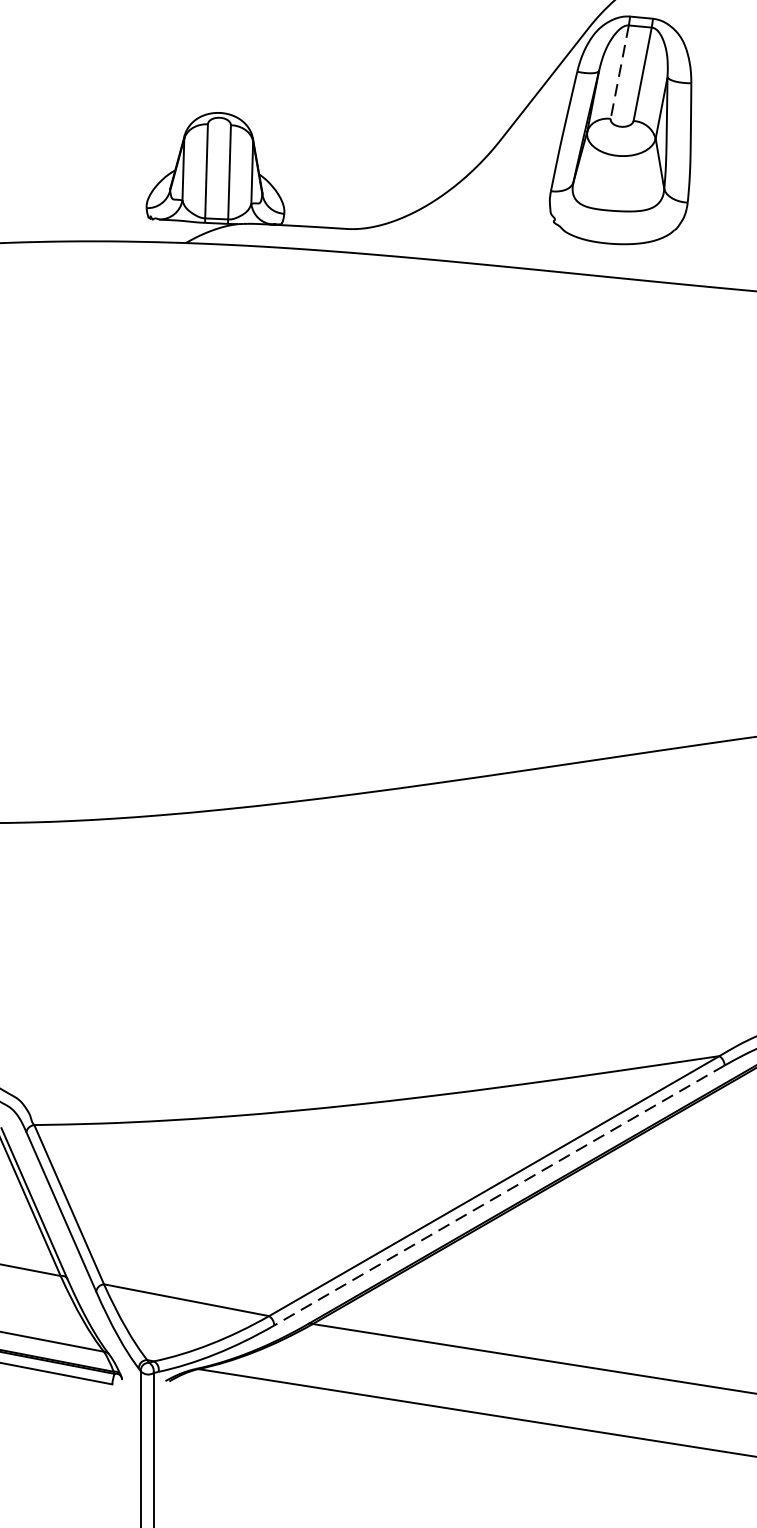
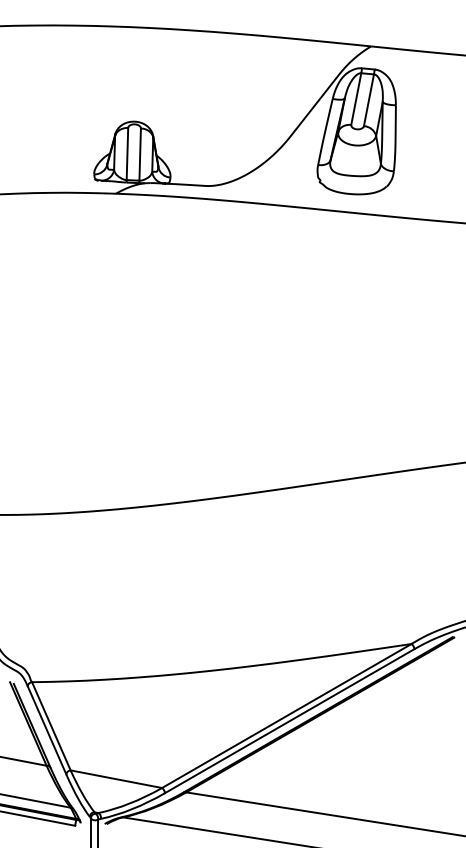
line: (620, 72) -> (356, 99), dashed -> solid
line: (499, 1196) -> (289, 721), dashed -> solid

